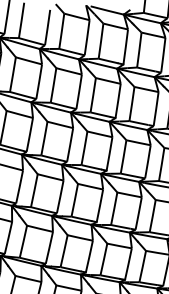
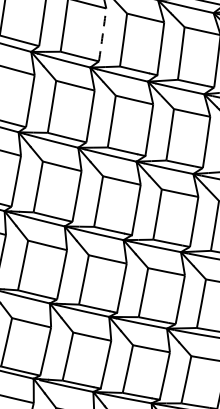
arc: (87, 37) -> (103, 34), solid -> dashed

